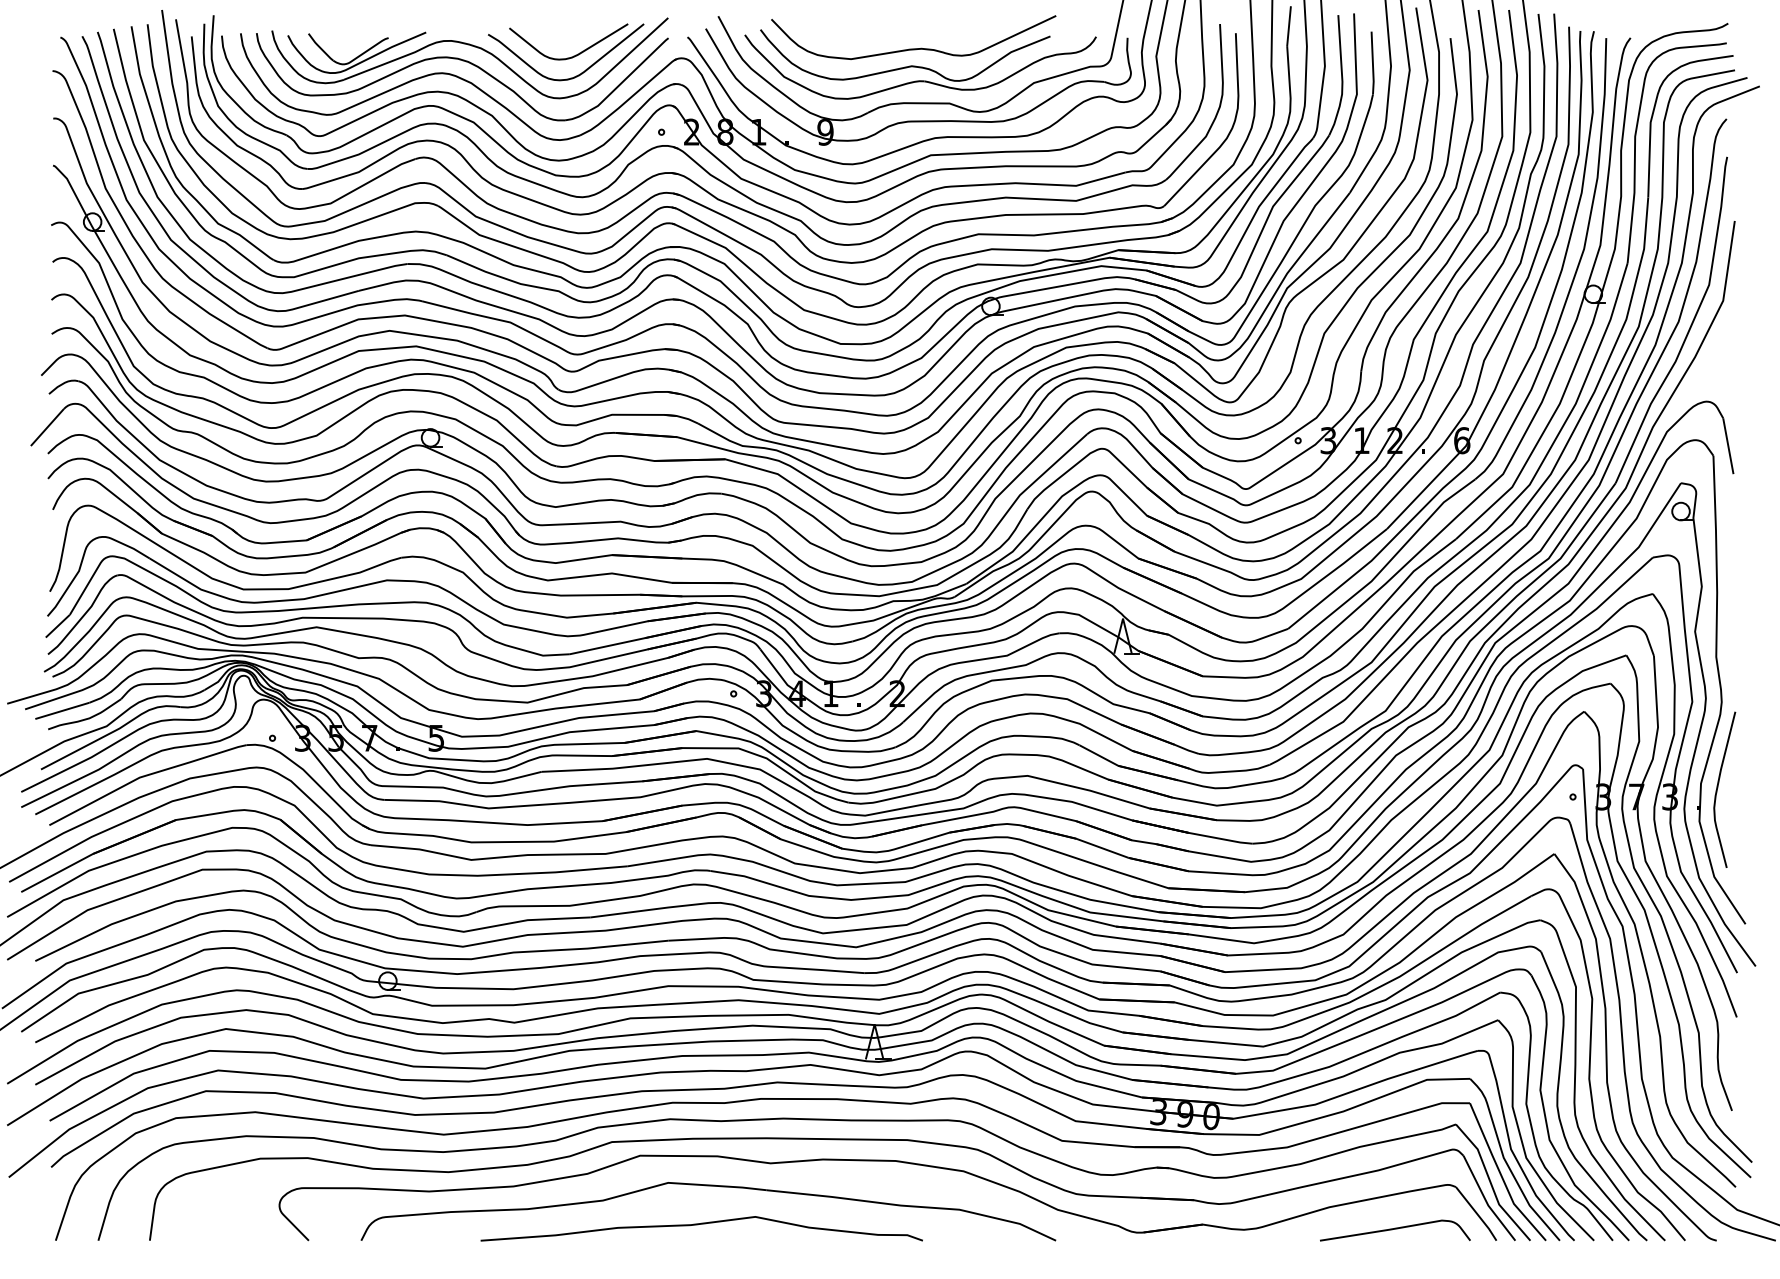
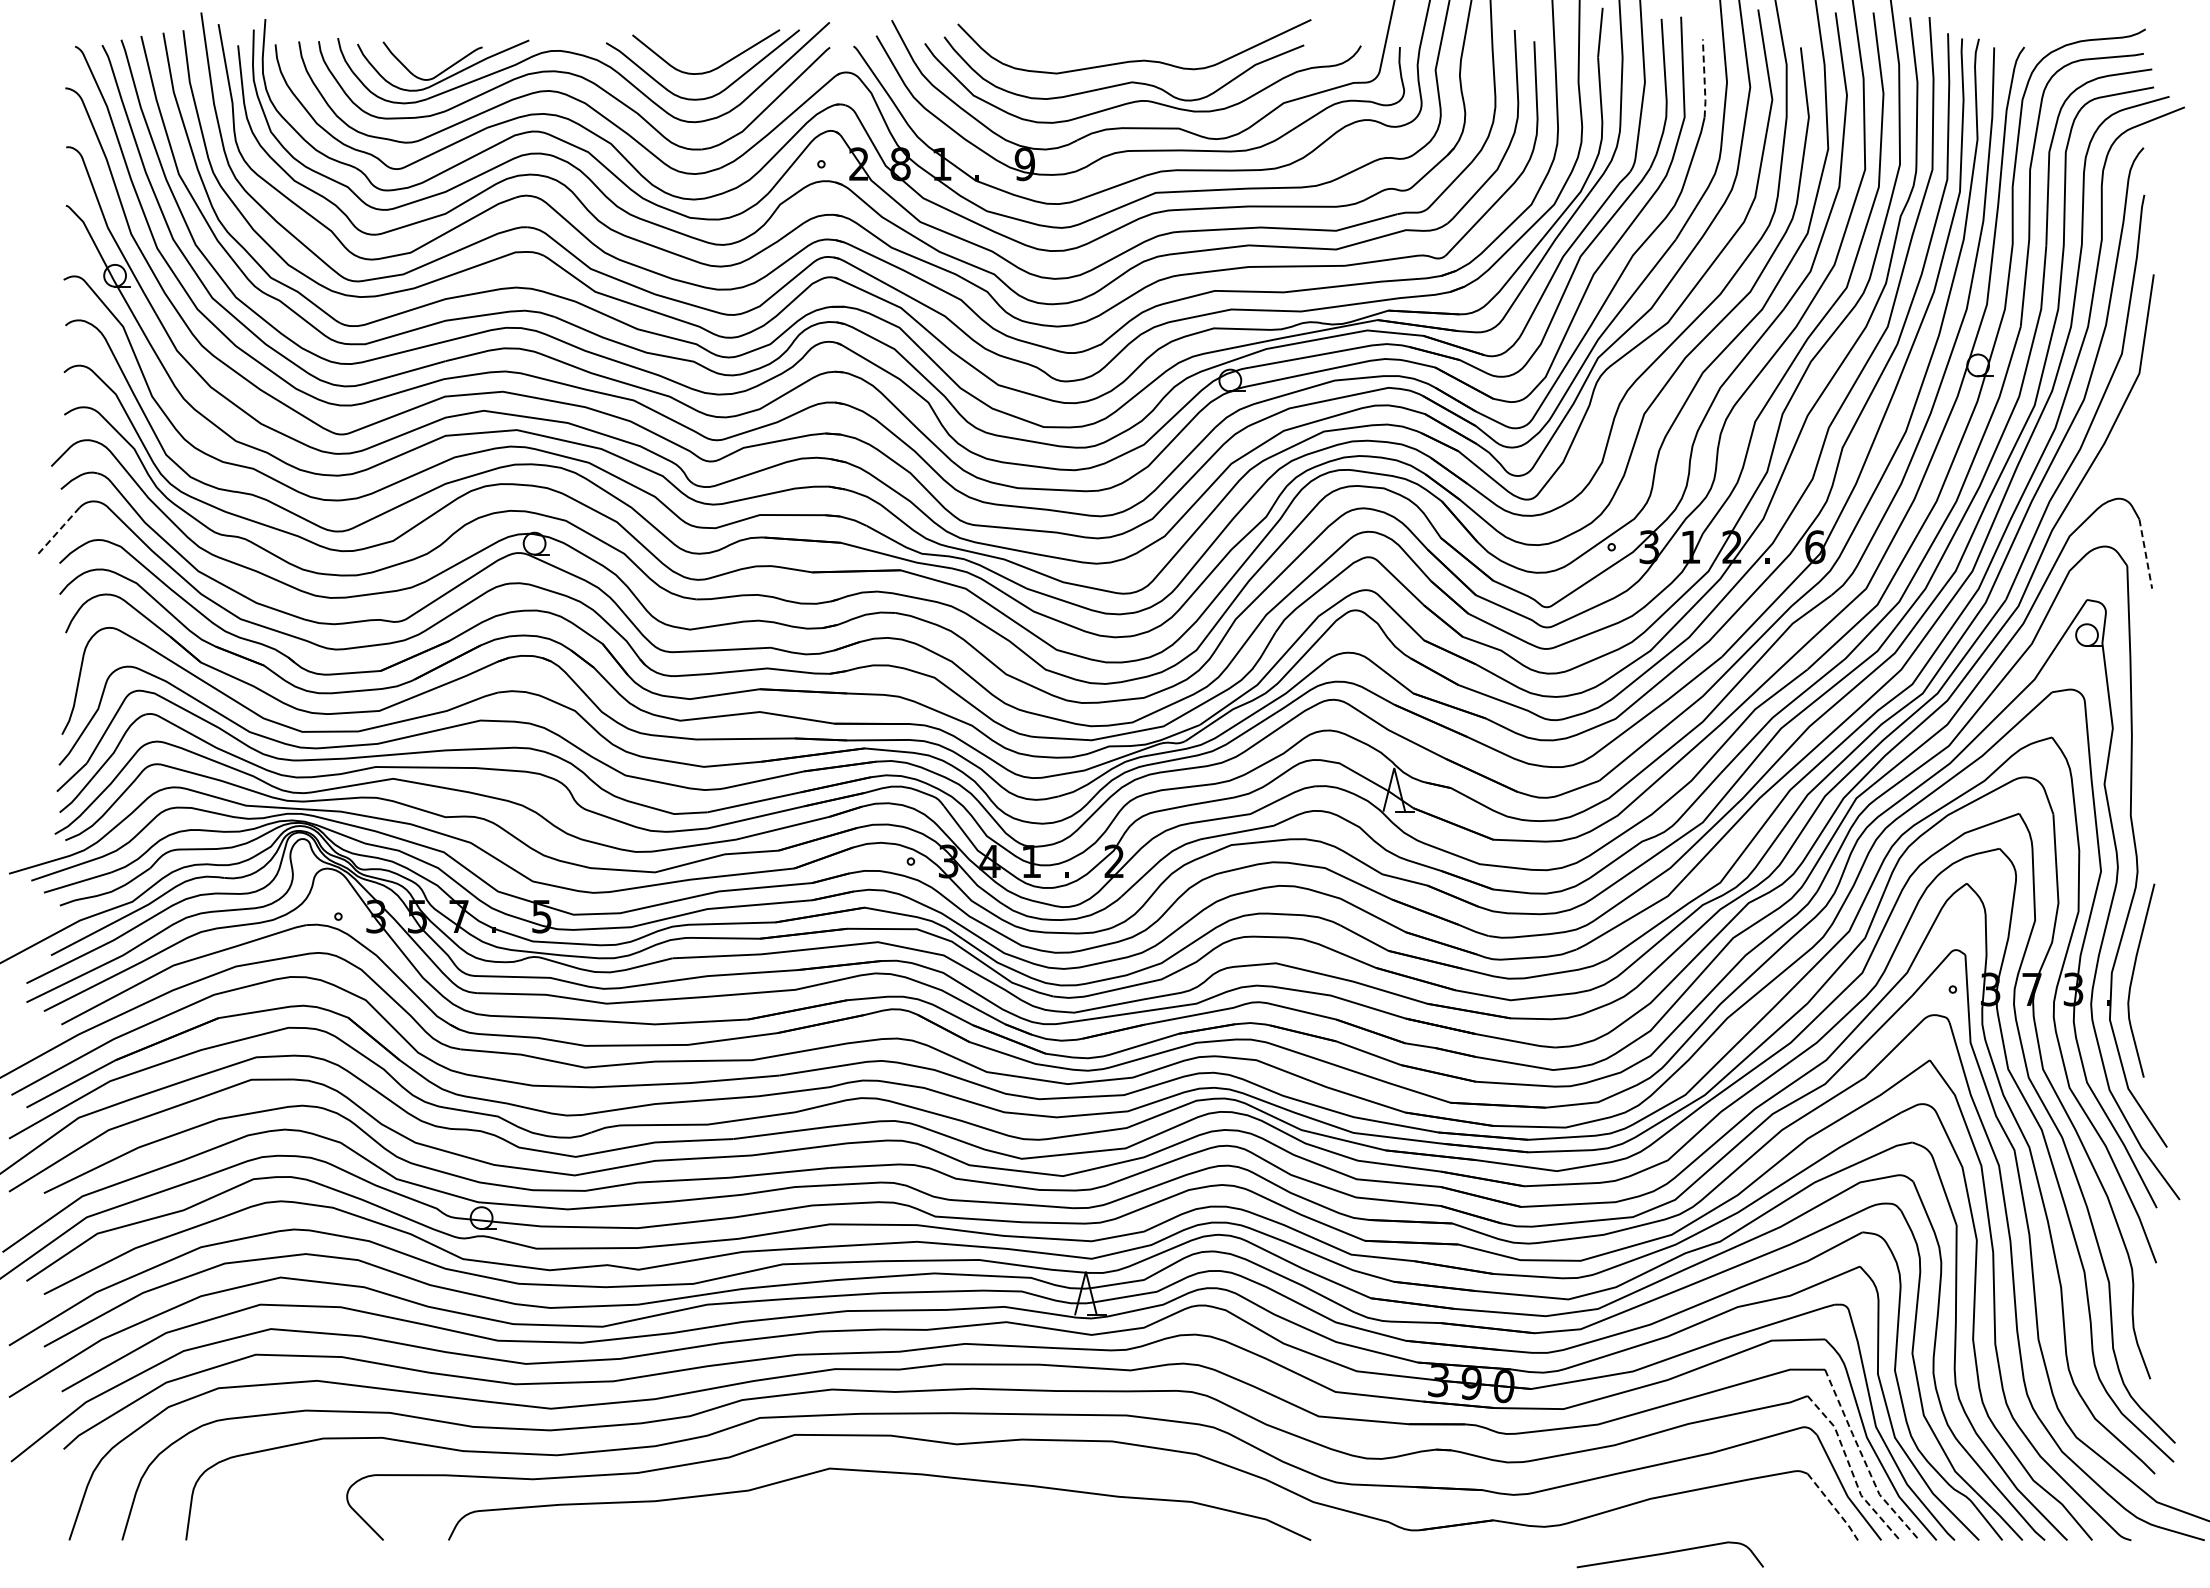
line: (1372, 63) -> (1704, 78), solid -> dashed
line: (47, 427) -> (59, 530), solid -> dashed
line: (1728, 446) -> (2145, 554), solid -> dashed
line: (1501, 1176) -> (1864, 1460), solid -> dashed
line: (1491, 1183) -> (1851, 1469), solid -> dashed
line: (1476, 1214) -> (1833, 1507), solid -> dashed
curve: (701, 1224) -> (870, 1520), removed
curve: (1394, 1229) -> (1669, 1553), moved

